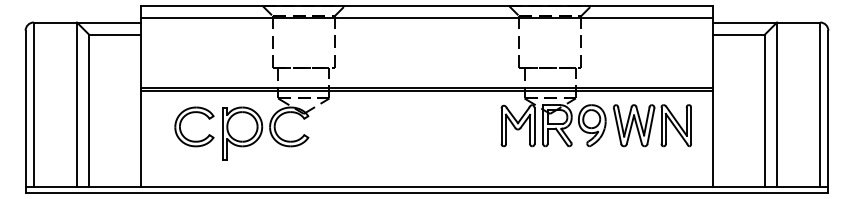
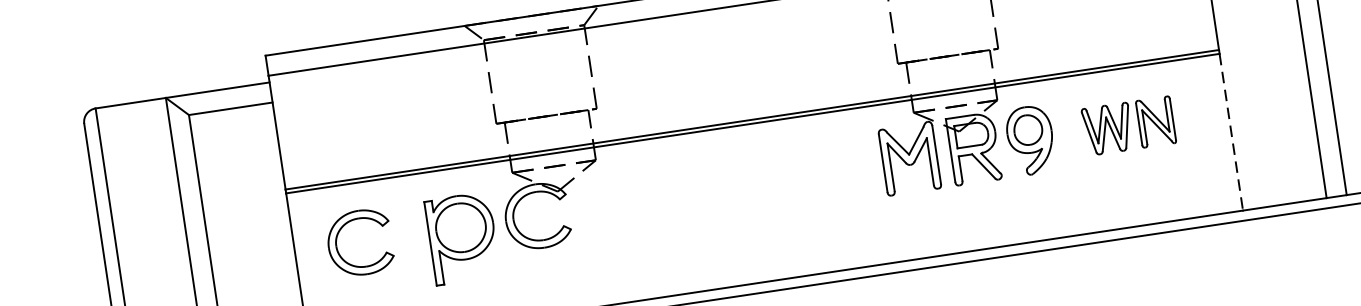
part: (194, 113) -> (356, 221), moved
part: (652, 125) -> (1128, 125), size x0.7
line: (713, 139) -> (1231, 133), solid -> dashed

